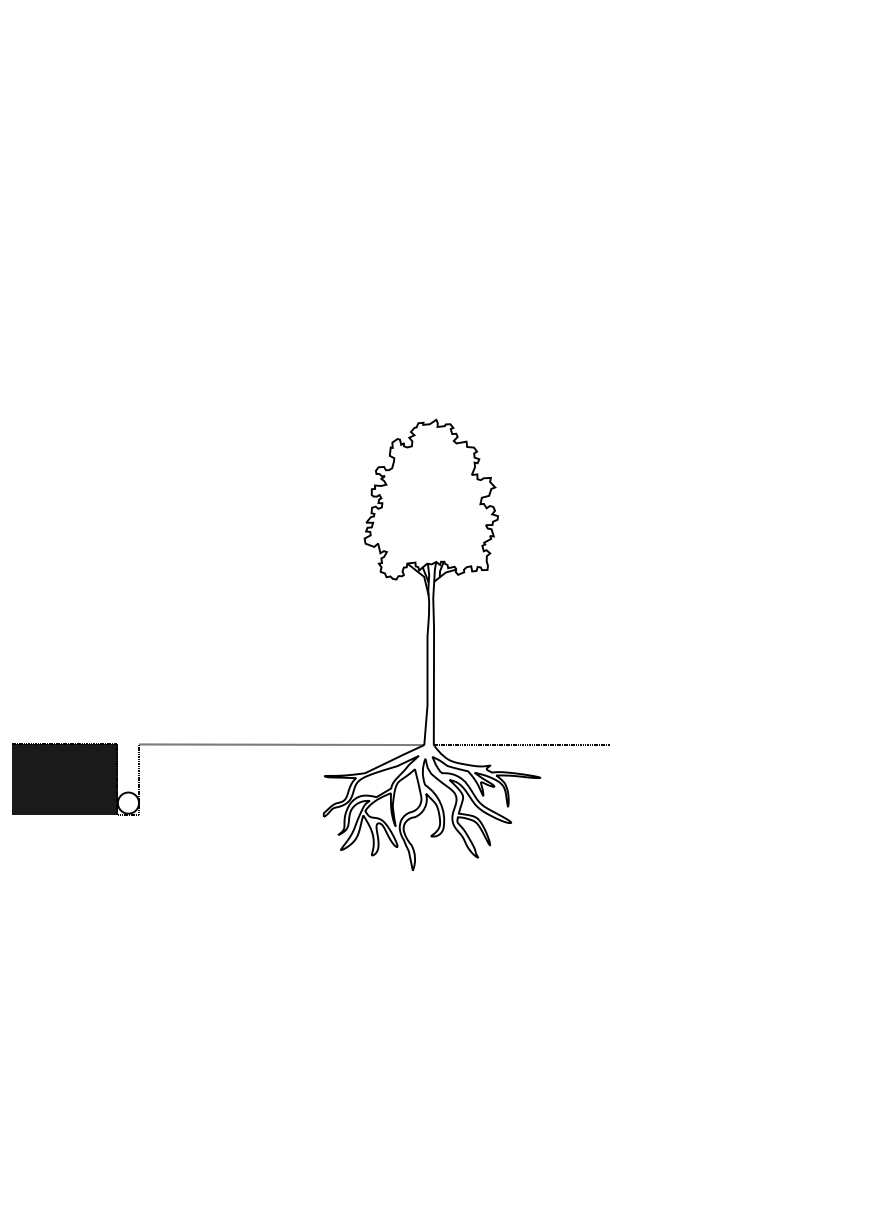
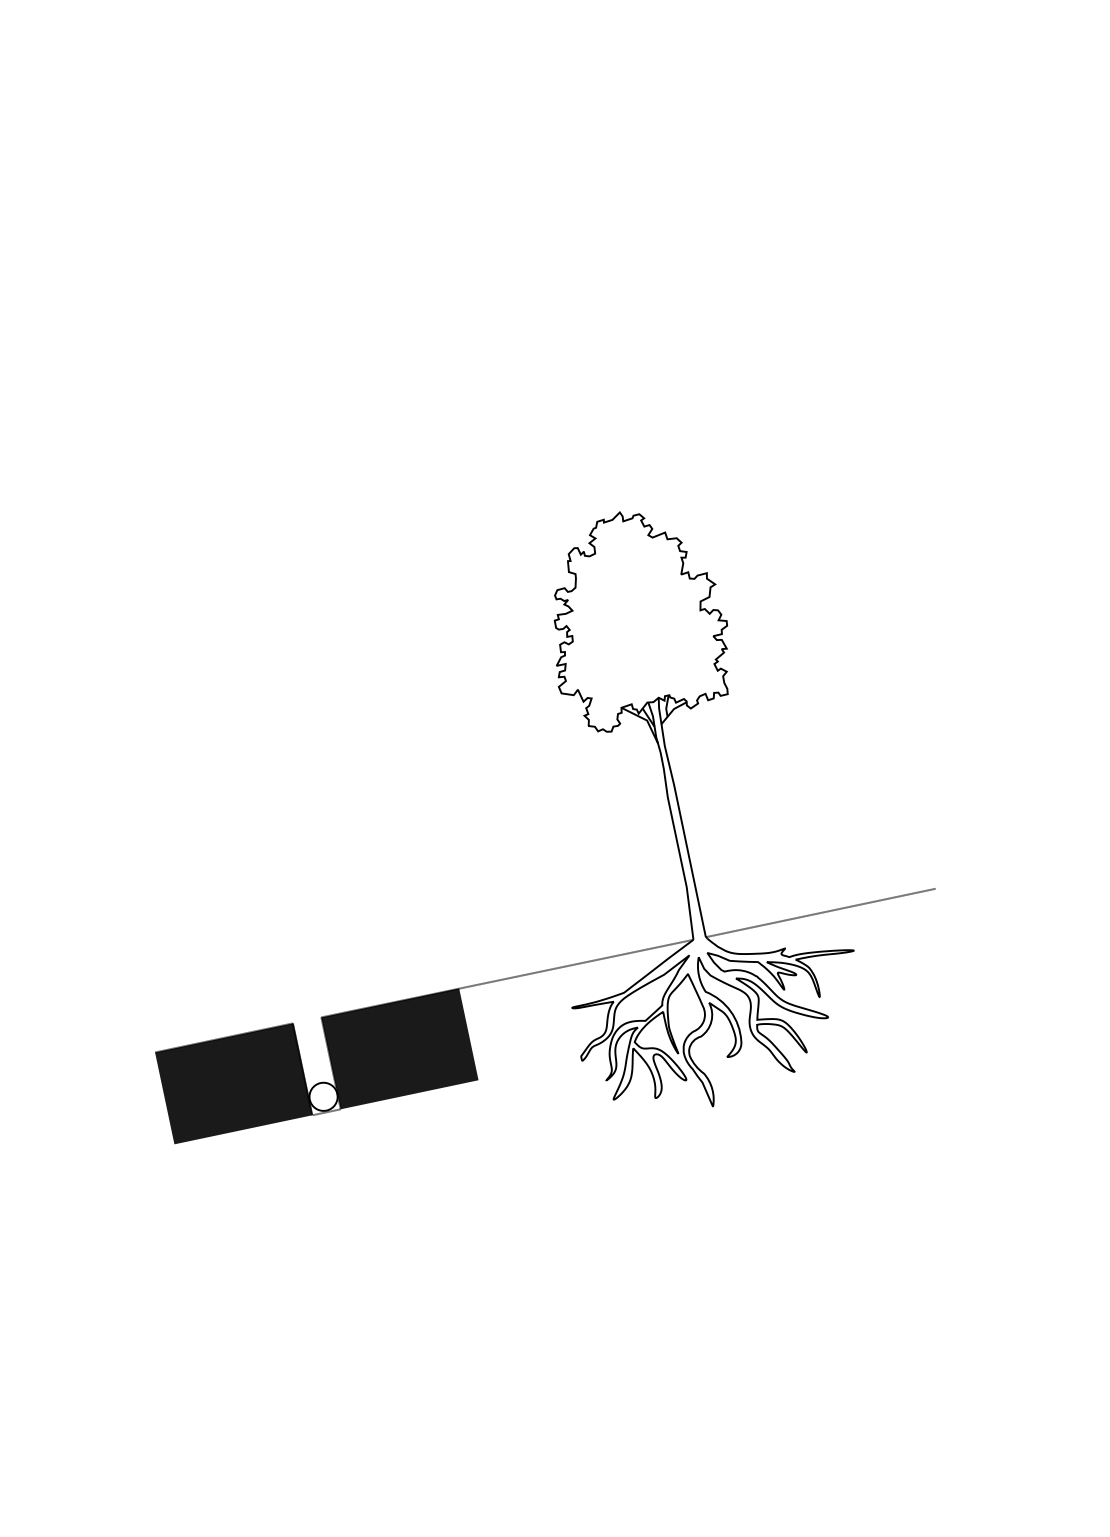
fill: (191, 779) -> (399, 1048), added

